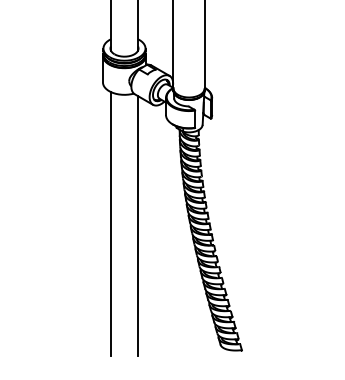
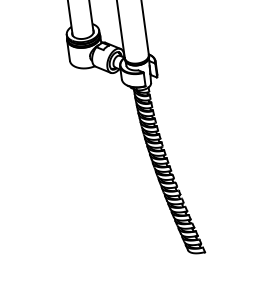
line: (110, 223) -> (90, 168), removed
line: (138, 225) -> (112, 167), removed

